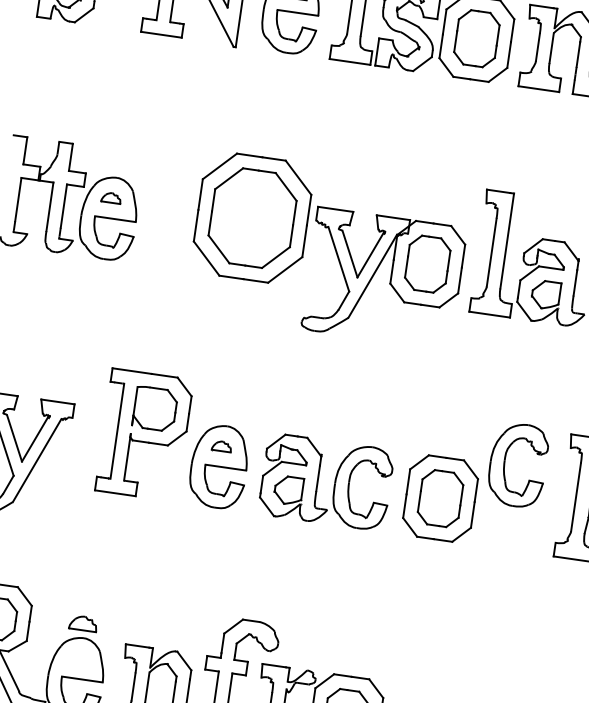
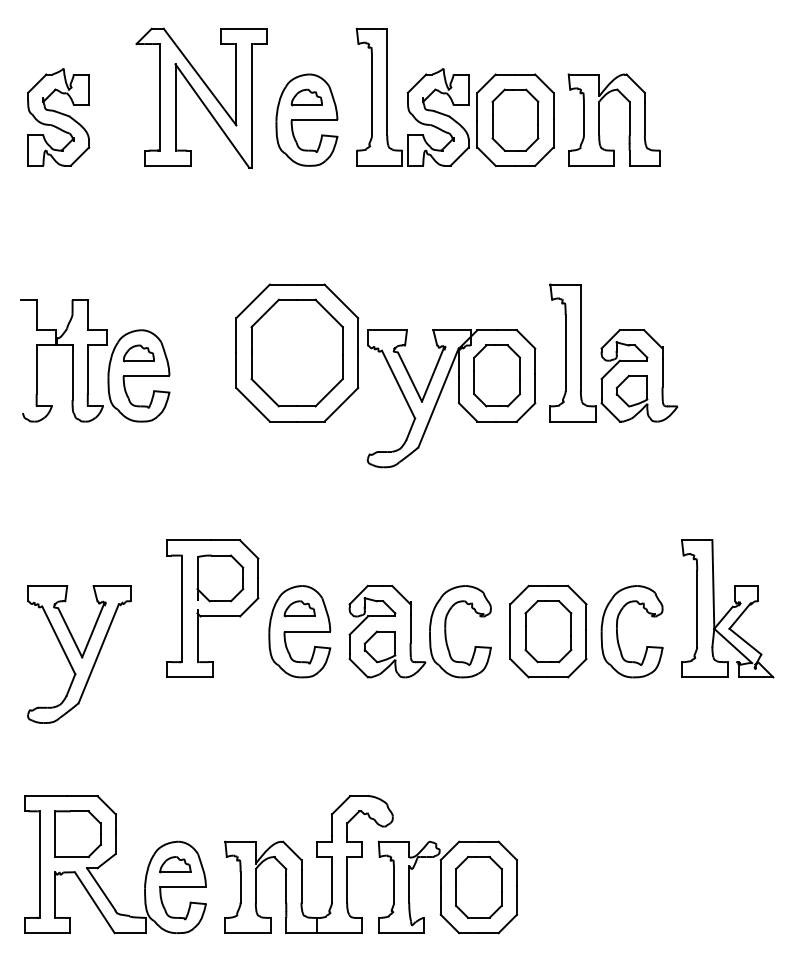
part: (111, 198) -> (138, 353), size x1.43
part: (221, 445) -> (299, 608), size x1.43
part: (505, 466) -> (618, 635), moved
part: (83, 623) -> (175, 864), moved

